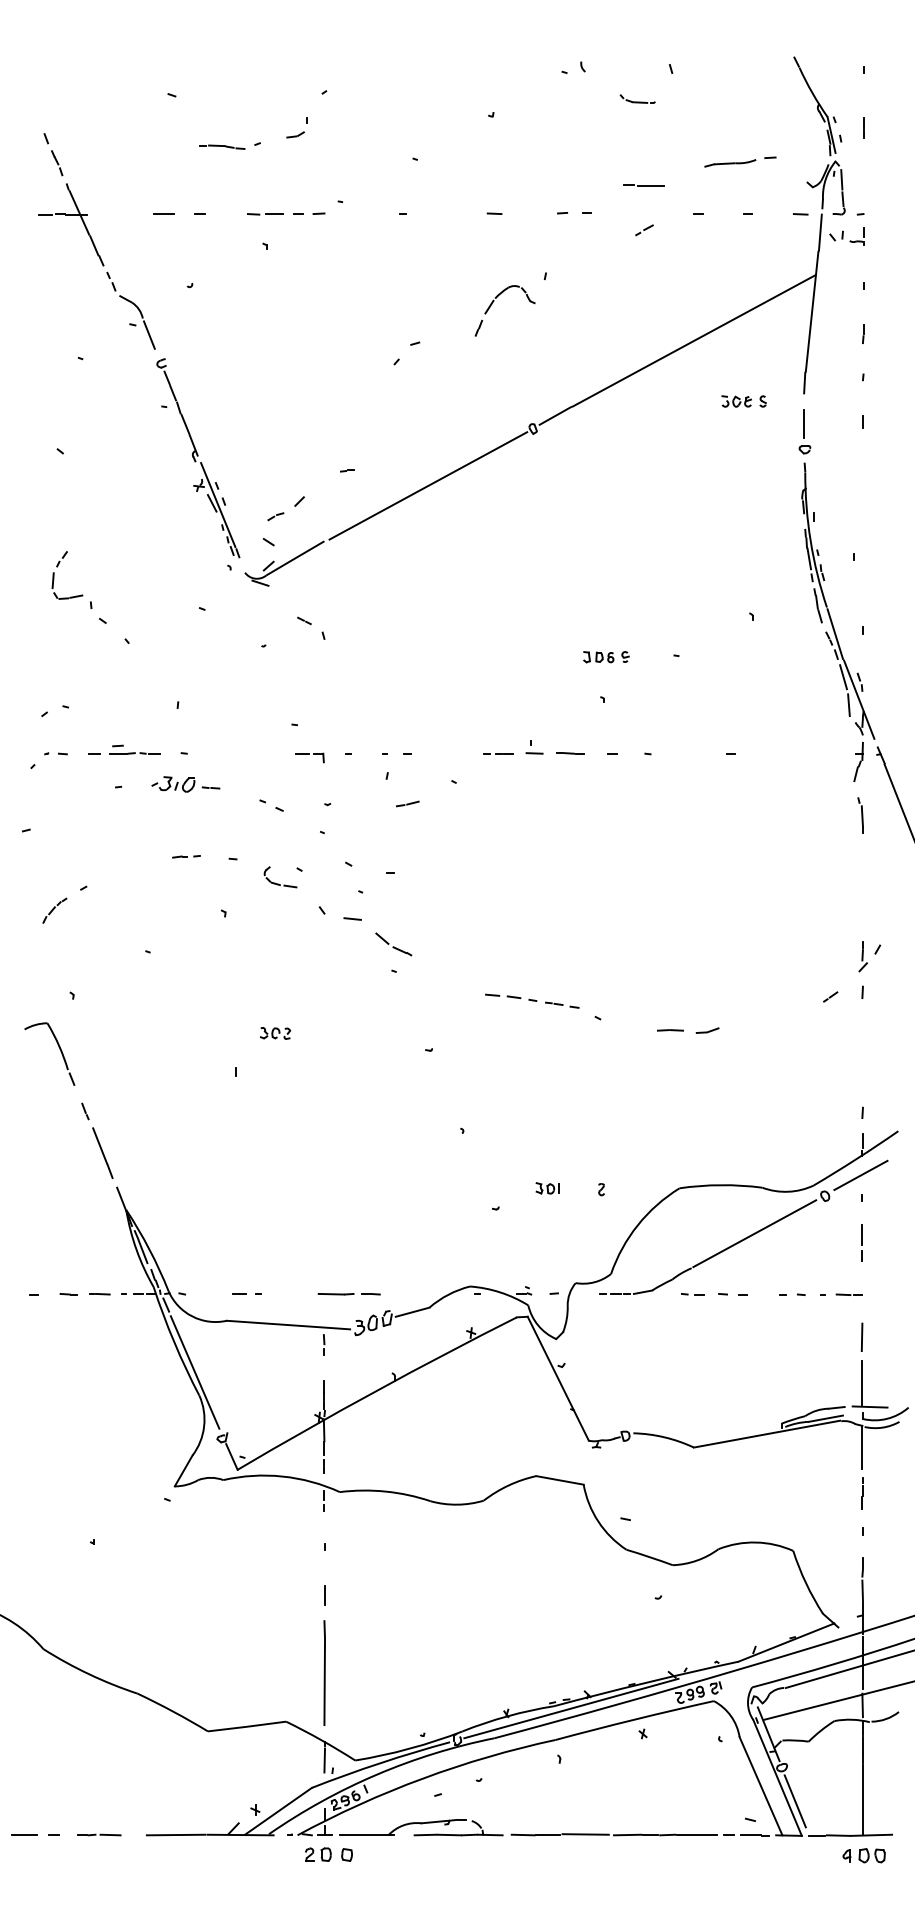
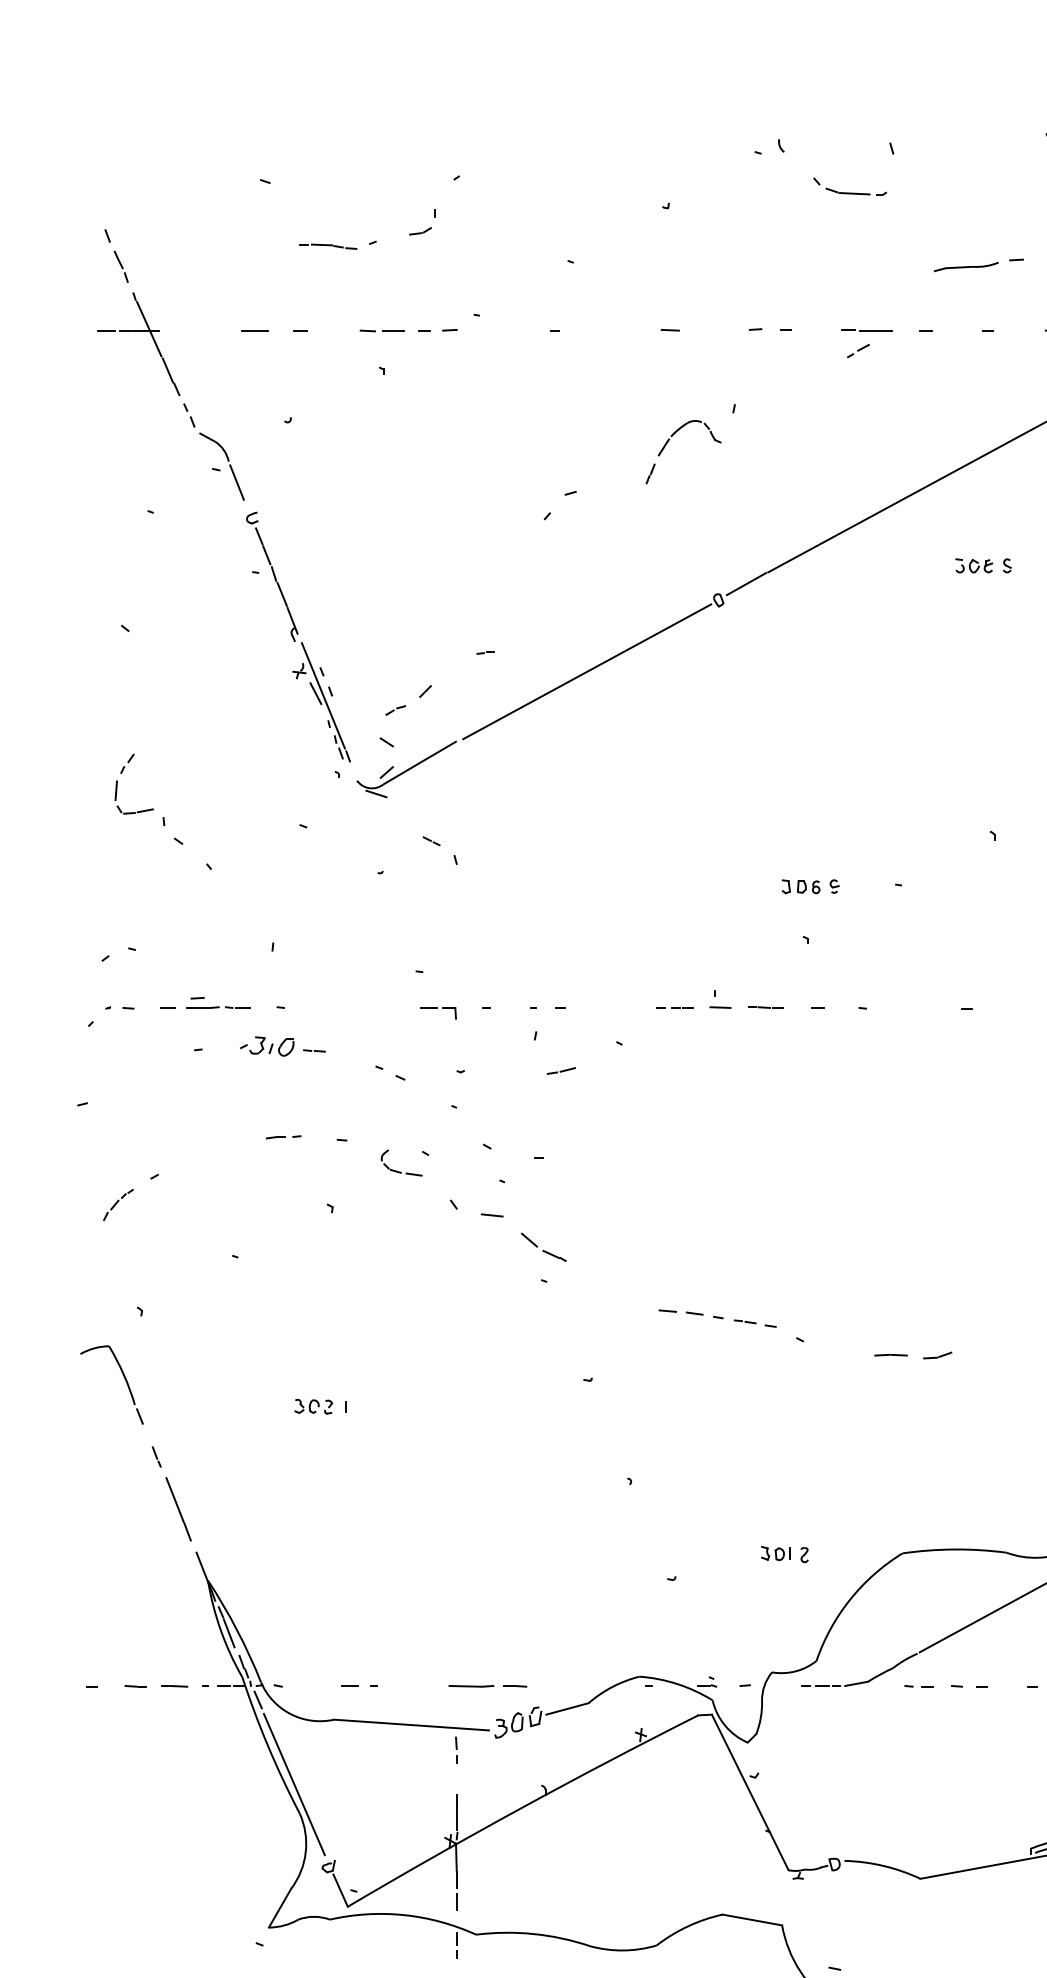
part: (637, 98) -> (849, 185), size x1.67
line: (643, 185) -> (865, 329), moved
part: (275, 1033) -> (313, 1406), moved
part: (547, 1188) -> (775, 1553), moved

